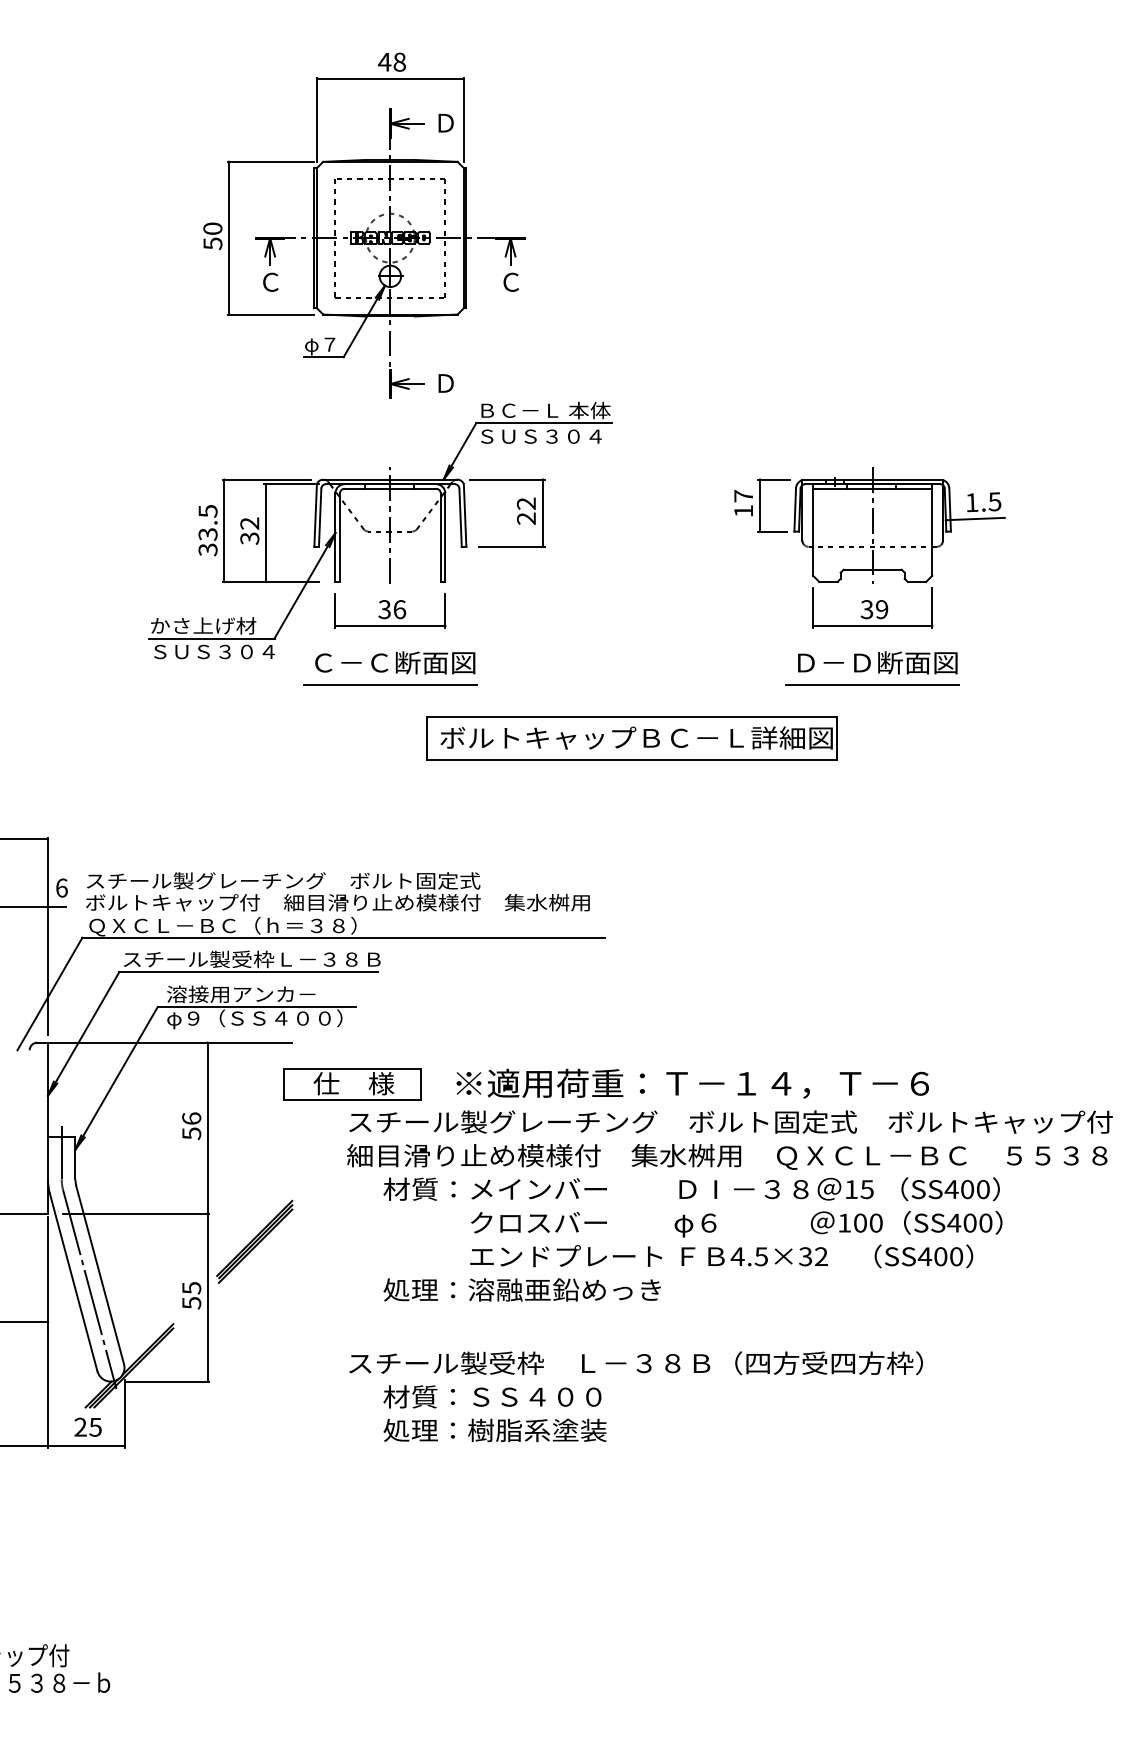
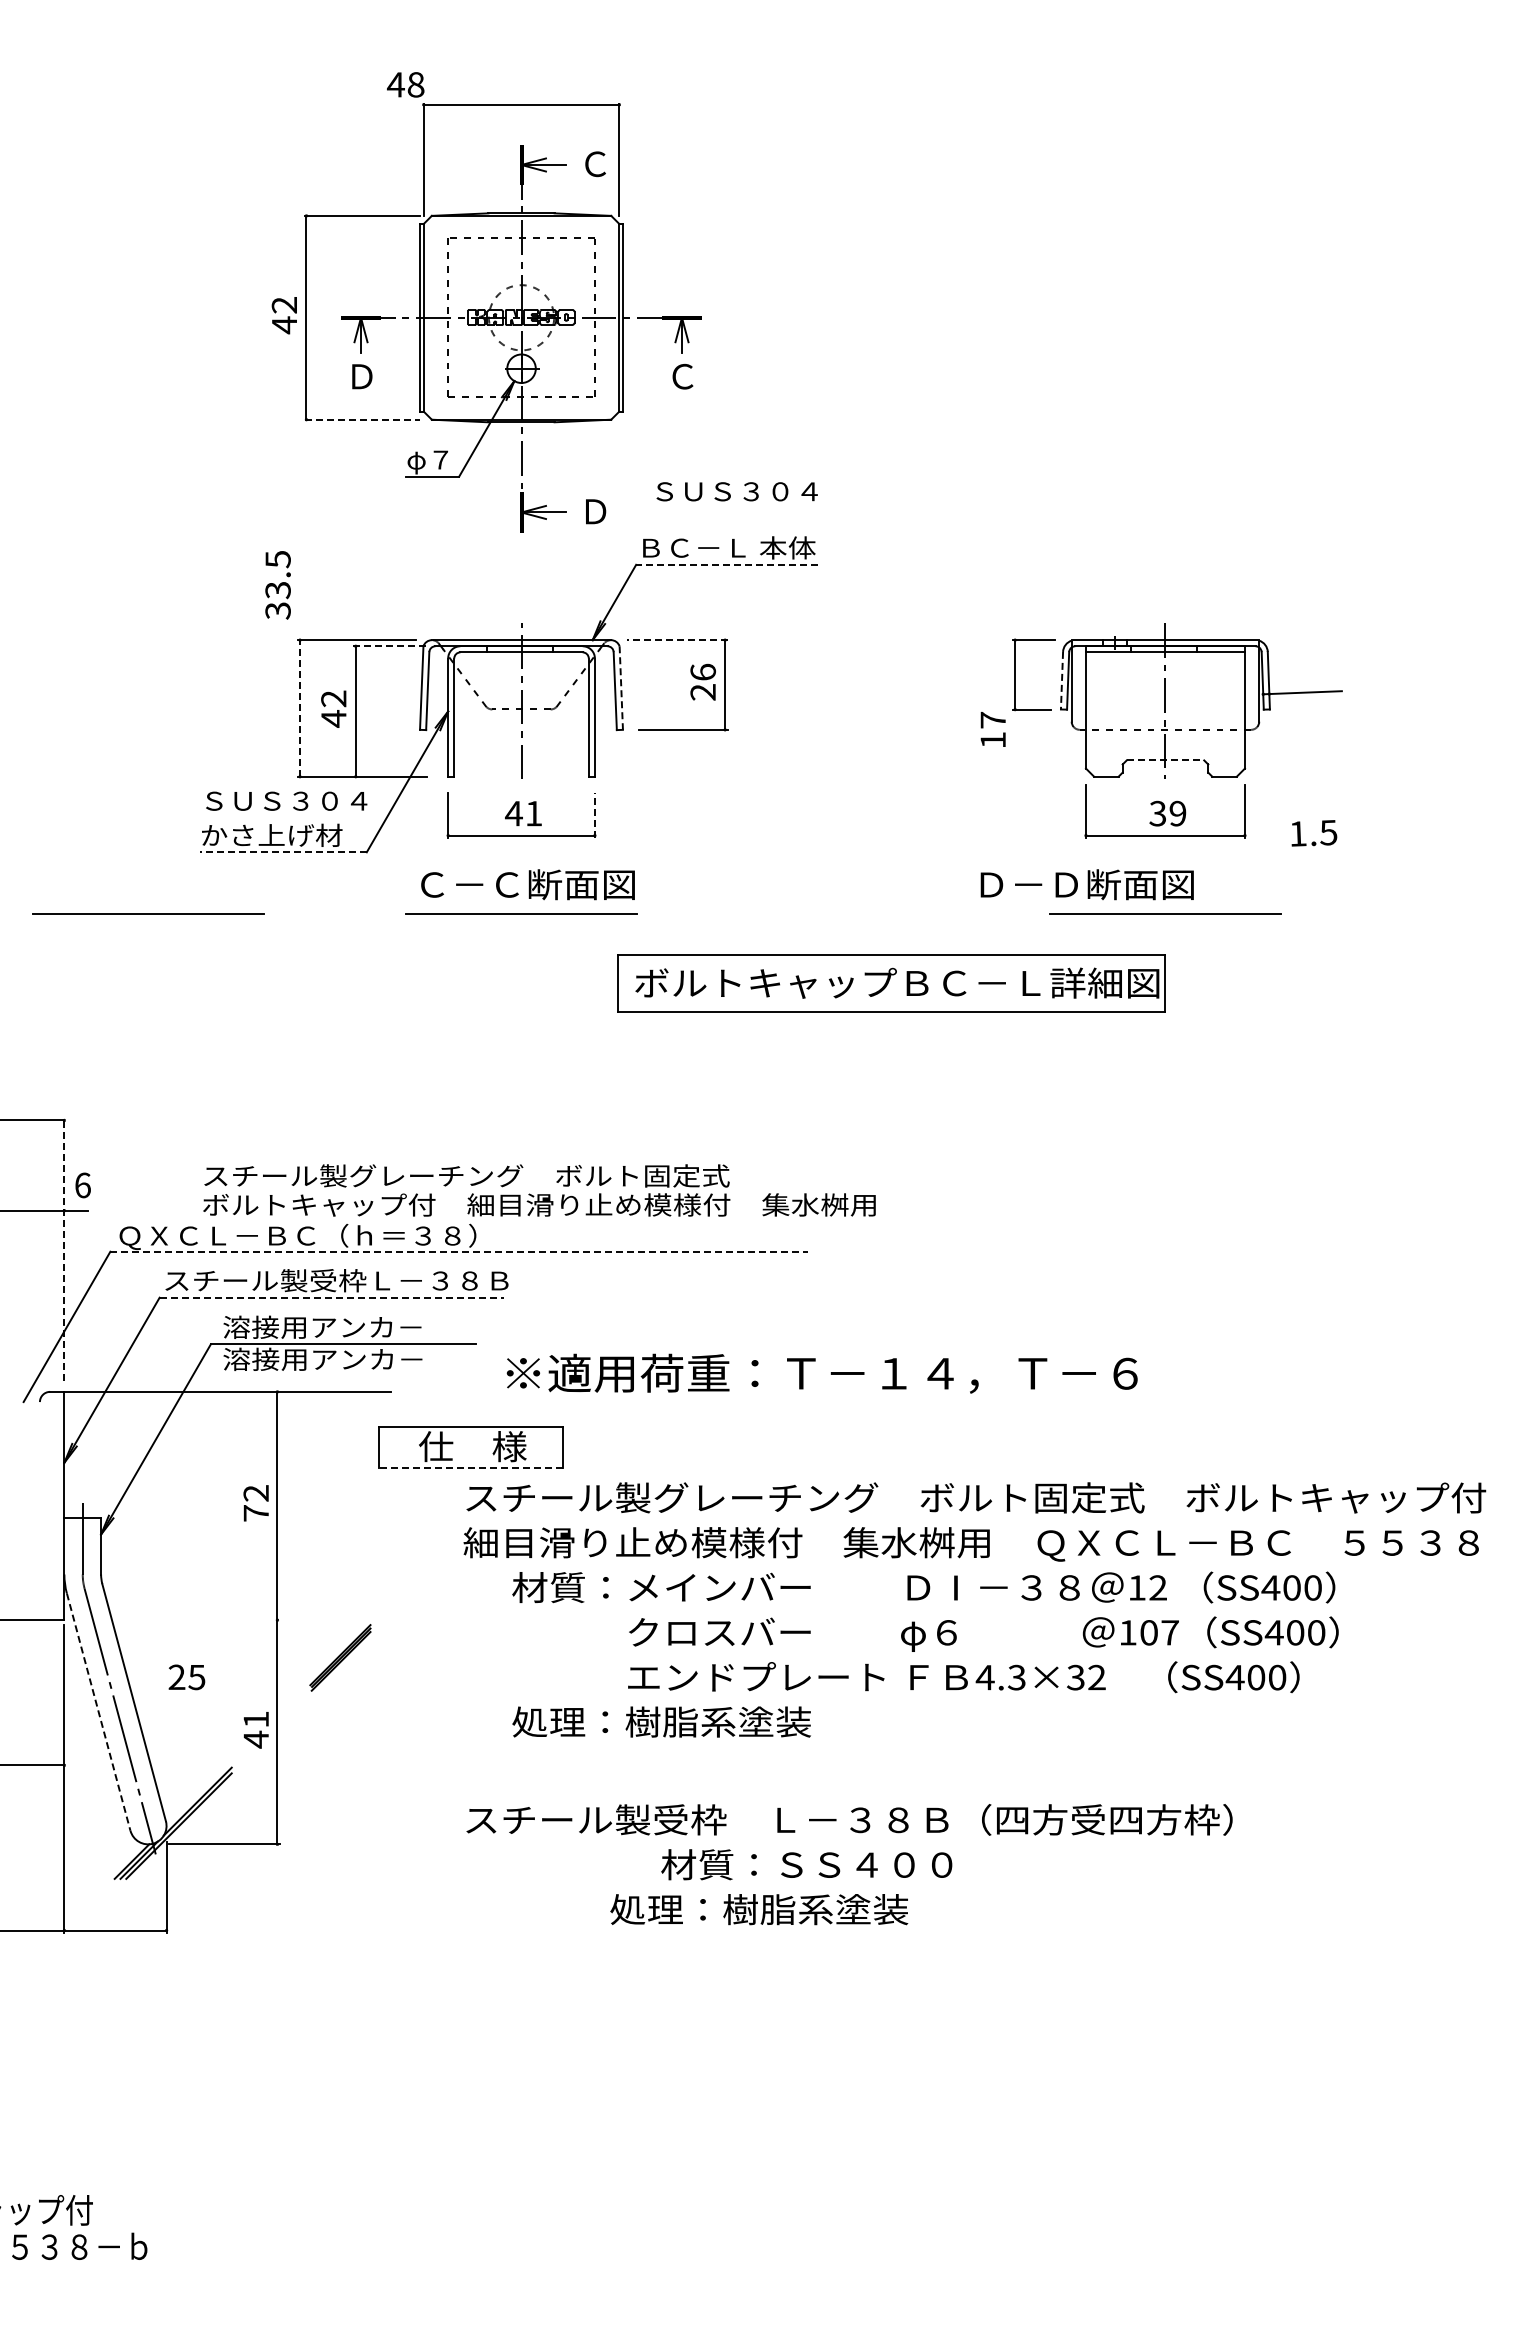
text: (391, 61) -> (405, 84), moved
text: (445, 123) -> (595, 164), Ｄ -> Ｃ
text: (212, 236) -> (284, 315), 50 -> 42
text: (270, 282) -> (361, 376), Ｃ -> Ｄ
line: (272, 314) -> (363, 419), solid -> dashed
line: (543, 422) -> (726, 564), solid -> dashed
text: (540, 436) -> (736, 491), moved
line: (506, 479) -> (676, 640), solid -> dashed
line: (292, 484) -> (390, 646), solid -> dashed
text: (984, 502) -> (1314, 833), moved
text: (526, 503) -> (703, 671), 22 -> 26
text: (743, 503) -> (992, 729), moved
line: (795, 509) -> (1062, 680), solid -> dashed
line: (465, 515) -> (621, 688), solid -> dashed
text: (207, 530) -> (277, 585), moved
line: (224, 530) -> (300, 707), solid -> dashed
text: (249, 538) -> (333, 718), 32 -> 42
line: (872, 569) -> (1165, 760), solid -> dashed
text: (391, 609) -> (523, 813), 36 -> 41
line: (445, 610) -> (594, 815), solid -> dashed
line: (212, 638) -> (283, 852), solid -> dashed
text: (214, 651) -> (286, 800), moved
text: (877, 662) -> (1086, 884), moved
line: (110, 684) -> (148, 913), added
part: (632, 738) -> (891, 983), moved
text: (337, 891) -> (539, 1190), moved
line: (48, 936) -> (64, 1249), solid -> dashed
line: (343, 937) -> (459, 1251), solid -> dashed
line: (248, 971) -> (332, 1297), solid -> dashed
text: (254, 1019) -> (340, 1360), φ９（ＳＳ４００） -> 溶接用アンカ－
text: (692, 1083) -> (821, 1373), moved
line: (352, 1100) -> (470, 1468), solid -> dashed
text: (191, 1126) -> (256, 1503), 56 -> 72
text: (866, 1189) -> (1157, 1587), 15 -> 12
line: (135, 1213) -> (181, 1620), removed
text: (875, 1222) -> (1169, 1632), 100 -> 107
part: (254, 1241) -> (340, 1657), size x0.6
text: (761, 1255) -> (1017, 1676), 4.5×32 -> 4.3×32
line: (73, 1282) -> (98, 1712), solid -> dashed
text: (564, 1289) -> (753, 1721), 処理：溶融亜鉛めっき -> 処理：樹脂系塗装
text: (191, 1295) -> (256, 1729), 55 -> 41
text: (492, 1396) -> (806, 1864), moved
text: (87, 1427) -> (186, 1677), moved
text: (495, 1430) -> (759, 1909), moved

